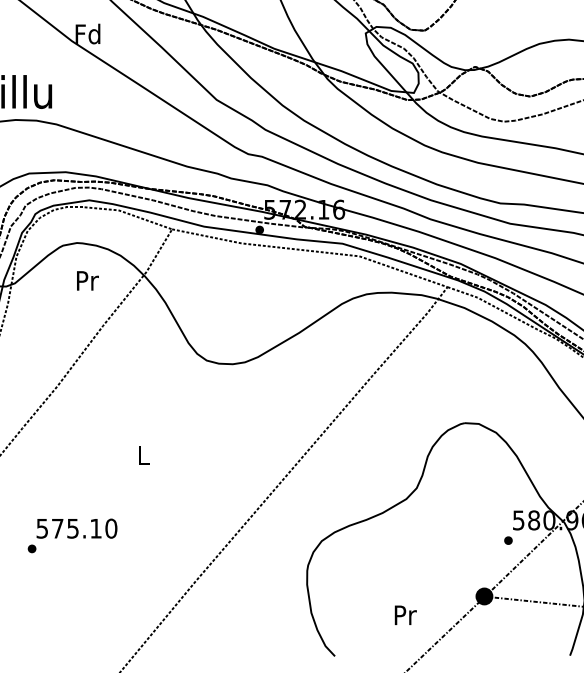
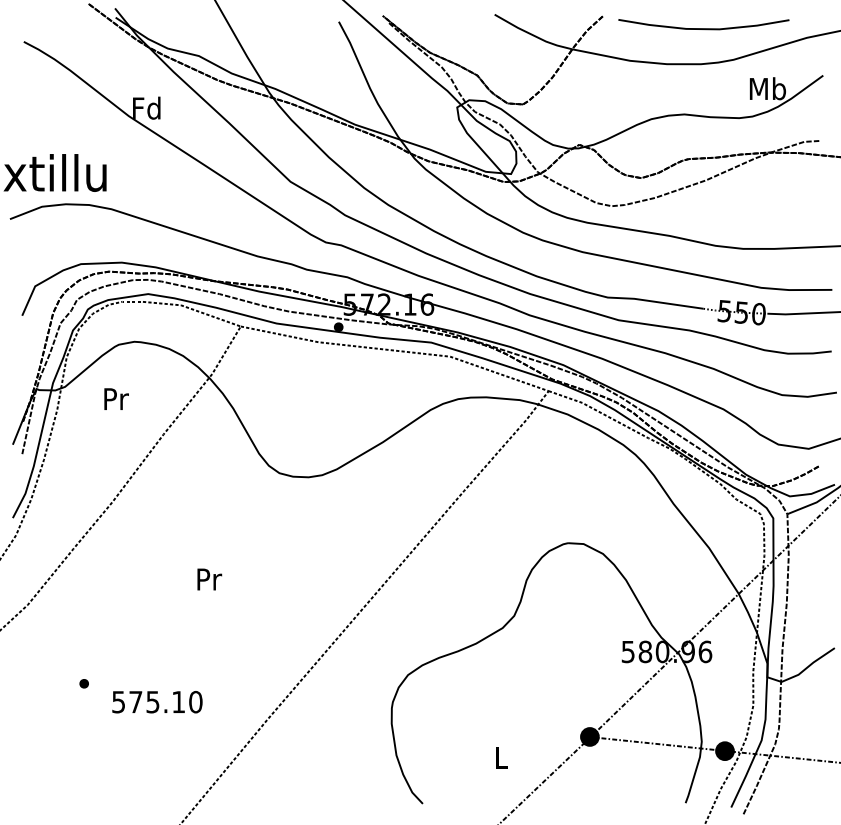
text: (87, 280) -> (116, 398), moved
text: (144, 455) -> (209, 579), L -> Pr
text: (77, 528) -> (157, 702), moved
part: (508, 540) -> (616, 674), removed
text: (405, 614) -> (501, 757), Pr -> L

